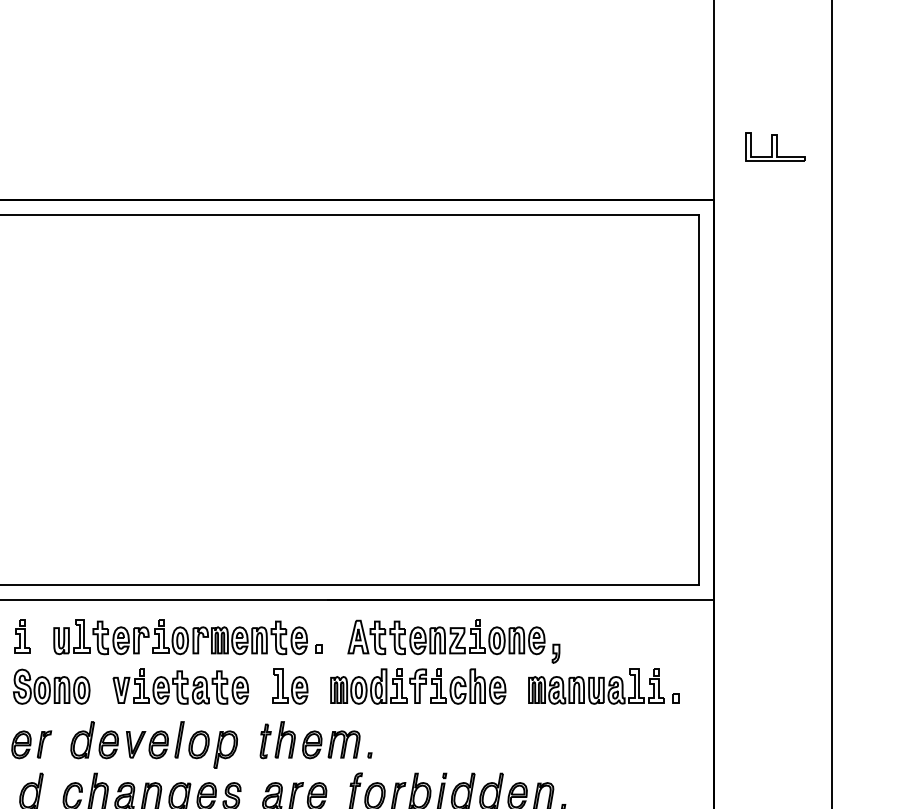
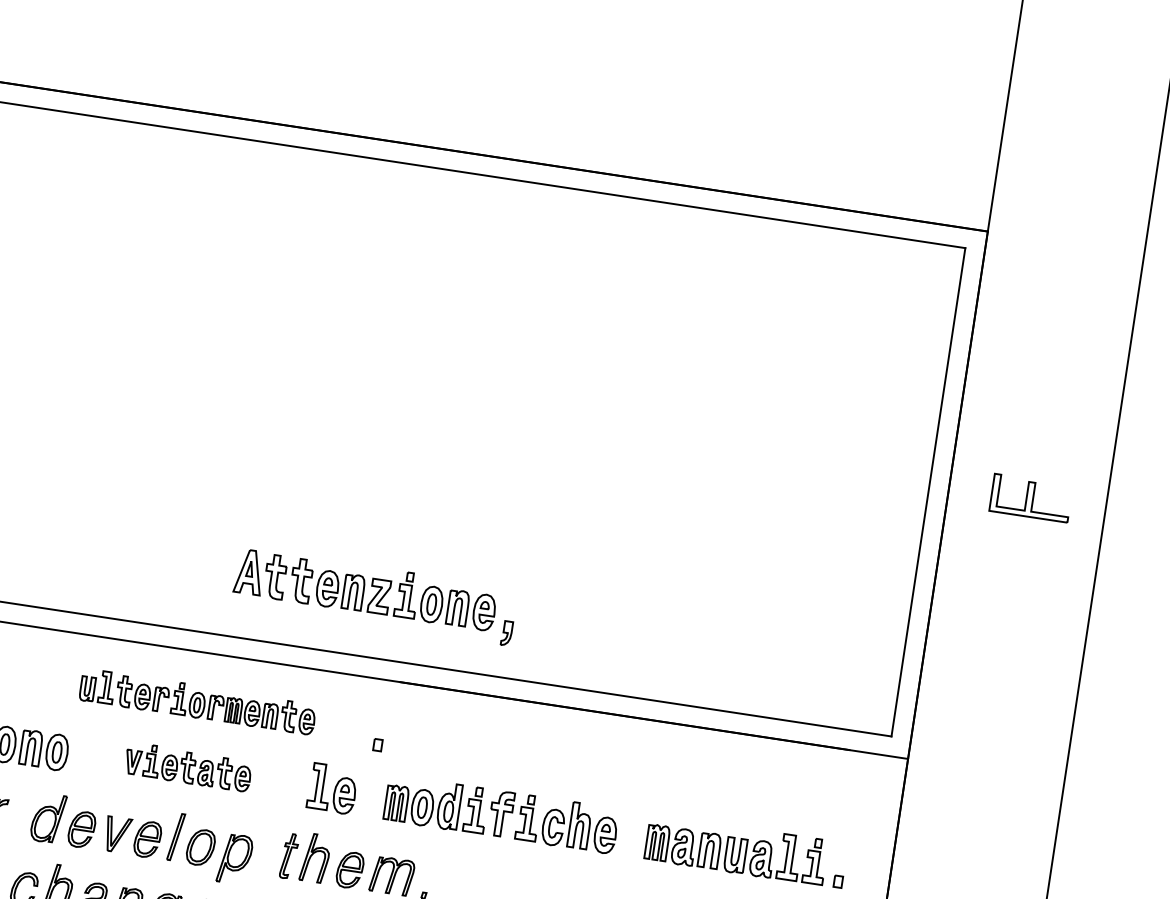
part: (775, 146) -> (1031, 497), moved
part: (180, 637) -> (197, 702), size x0.7
part: (453, 641) -> (374, 596), moved
part: (180, 686) -> (188, 766), size x0.7

